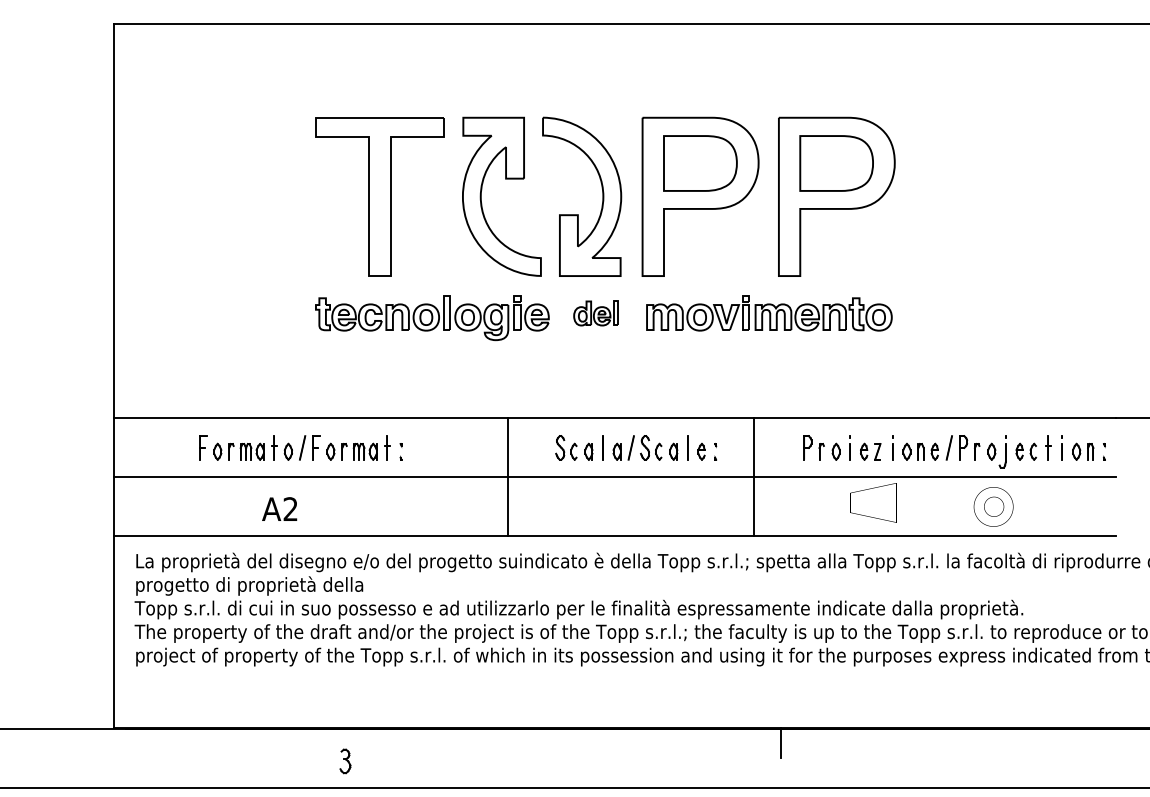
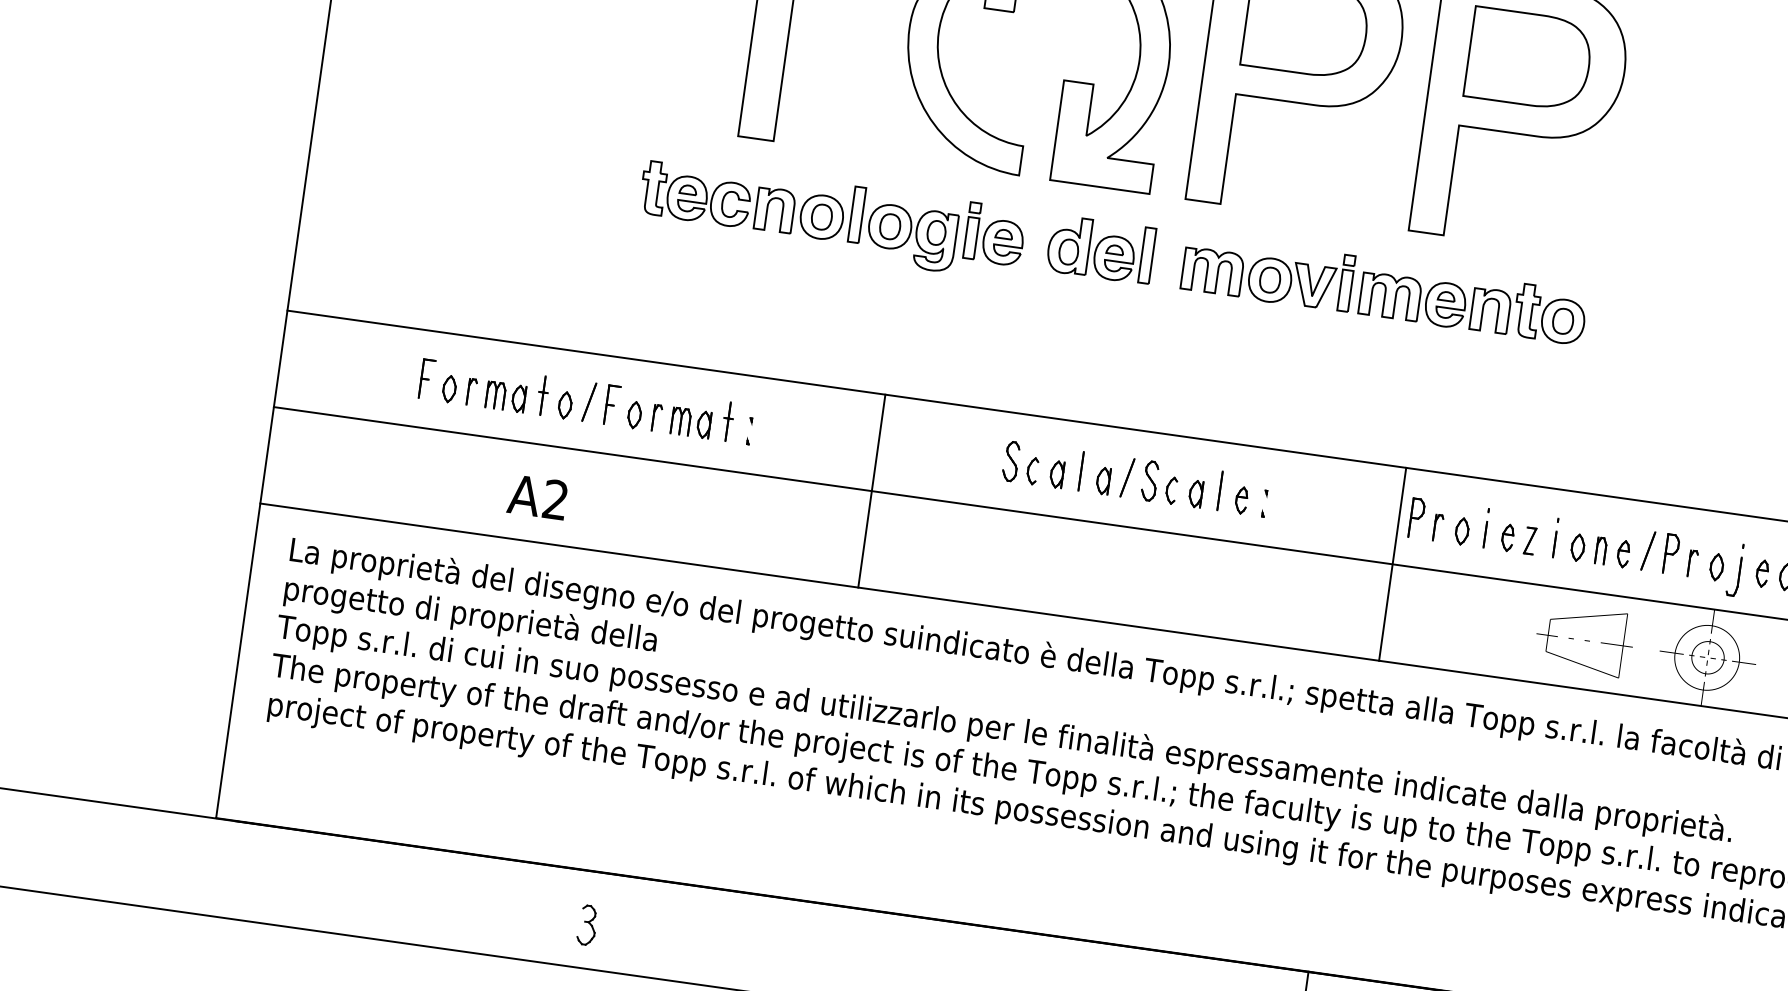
part: (595, 313) -> (1099, 249), size x1.43
line: (508, 477) -> (872, 491), moved
line: (754, 477) -> (1392, 564), moved
part: (873, 502) -> (1585, 640), moved

